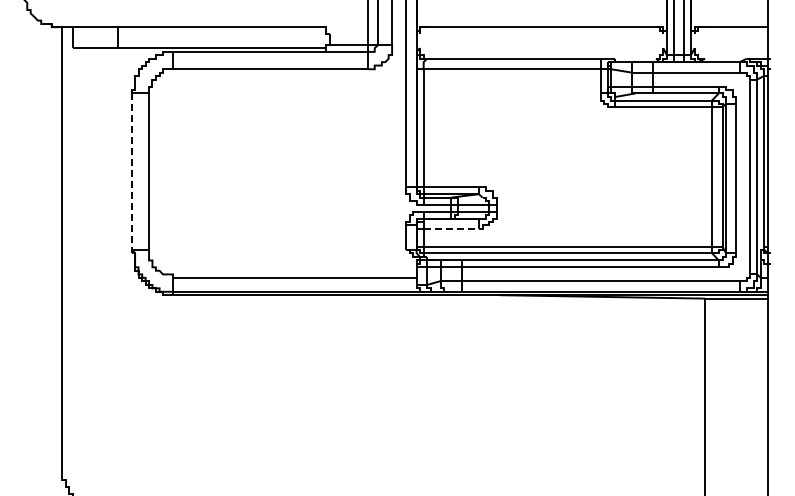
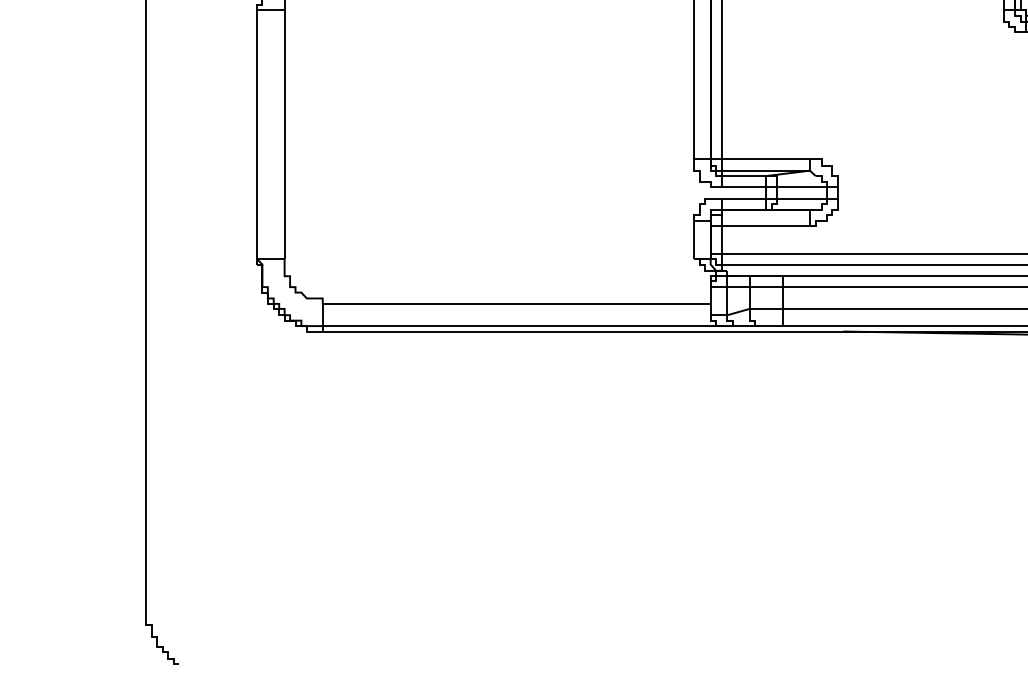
line: (131, 172) -> (256, 136), dashed -> solid
line: (451, 229) -> (766, 226), dashed -> solid

